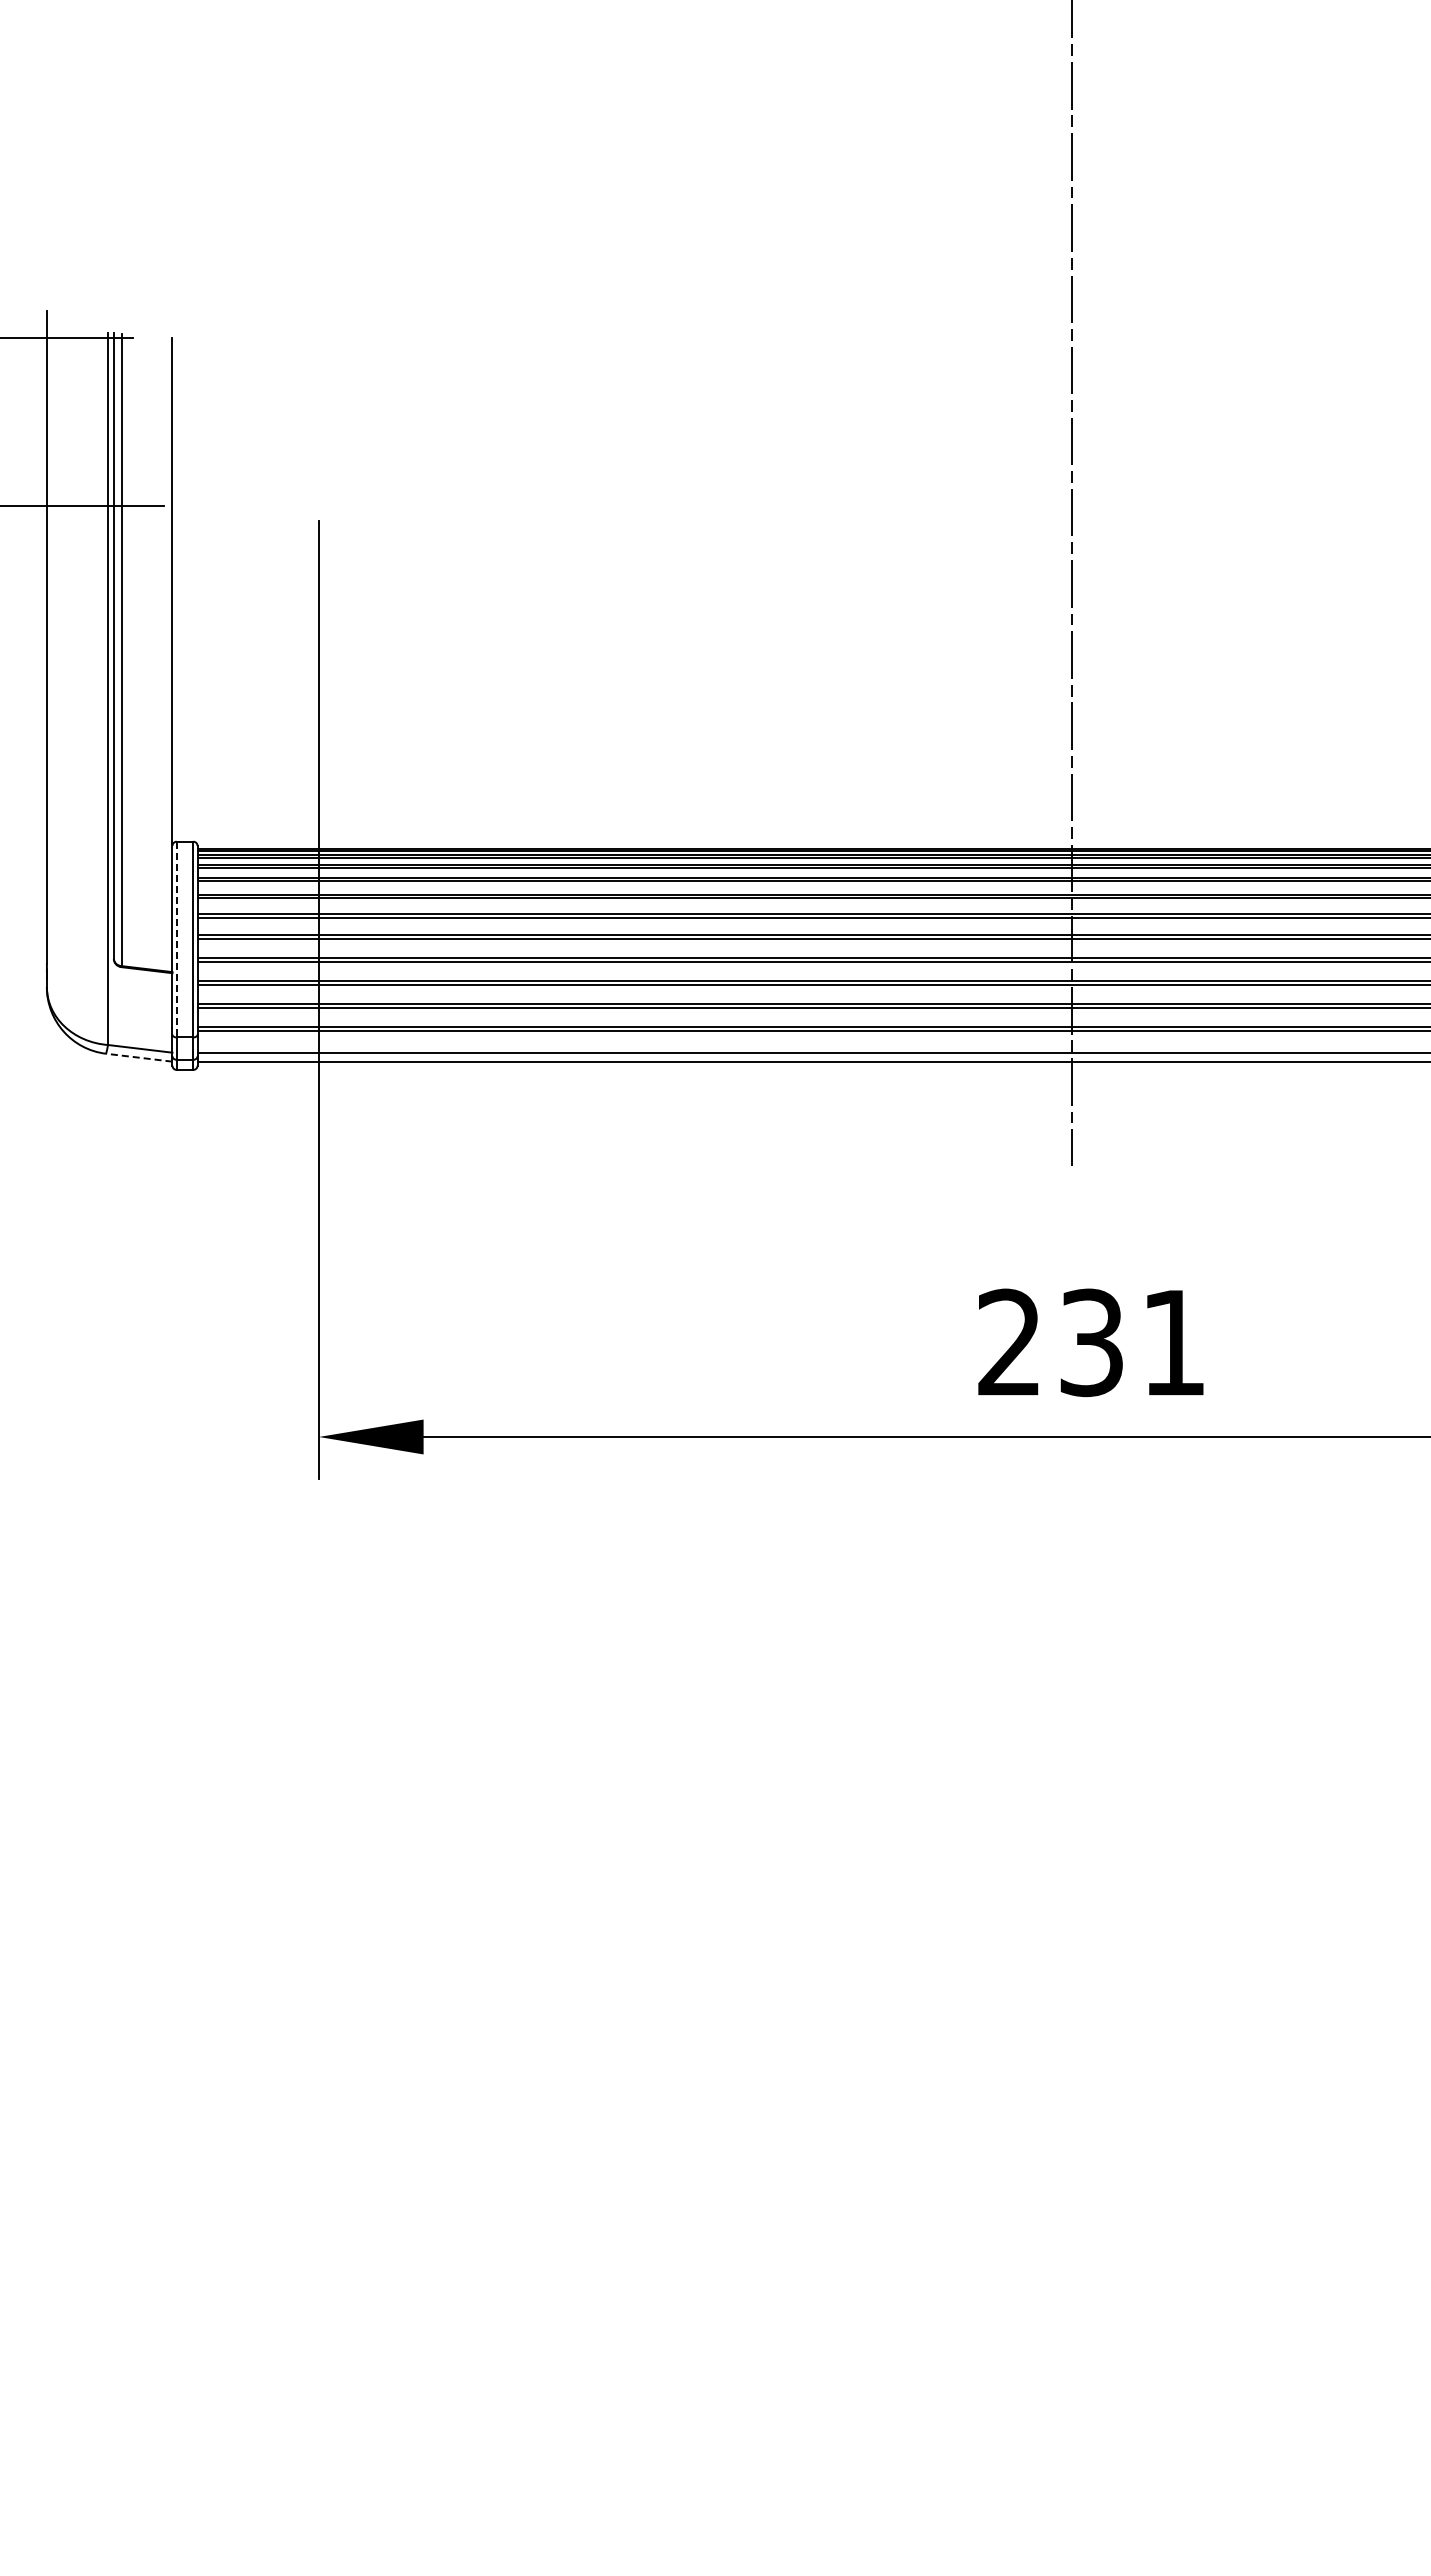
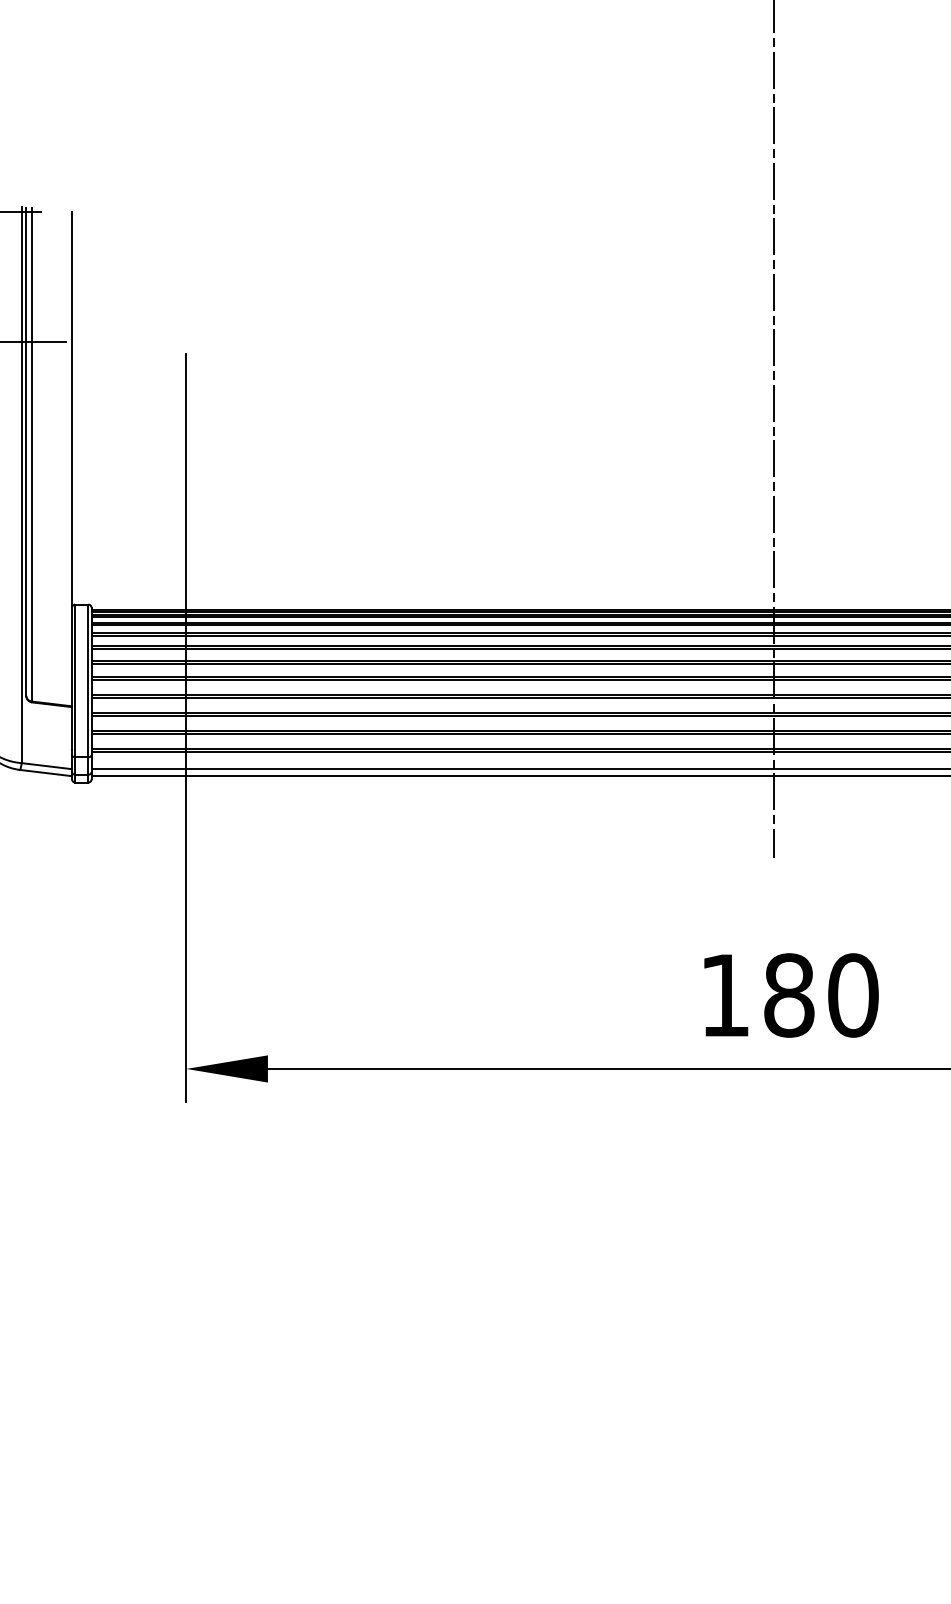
line: (176, 939) -> (75, 680), dashed -> solid
line: (139, 1057) -> (46, 772), dashed -> solid
text: (1092, 1342) -> (789, 995), 231 -> 180

